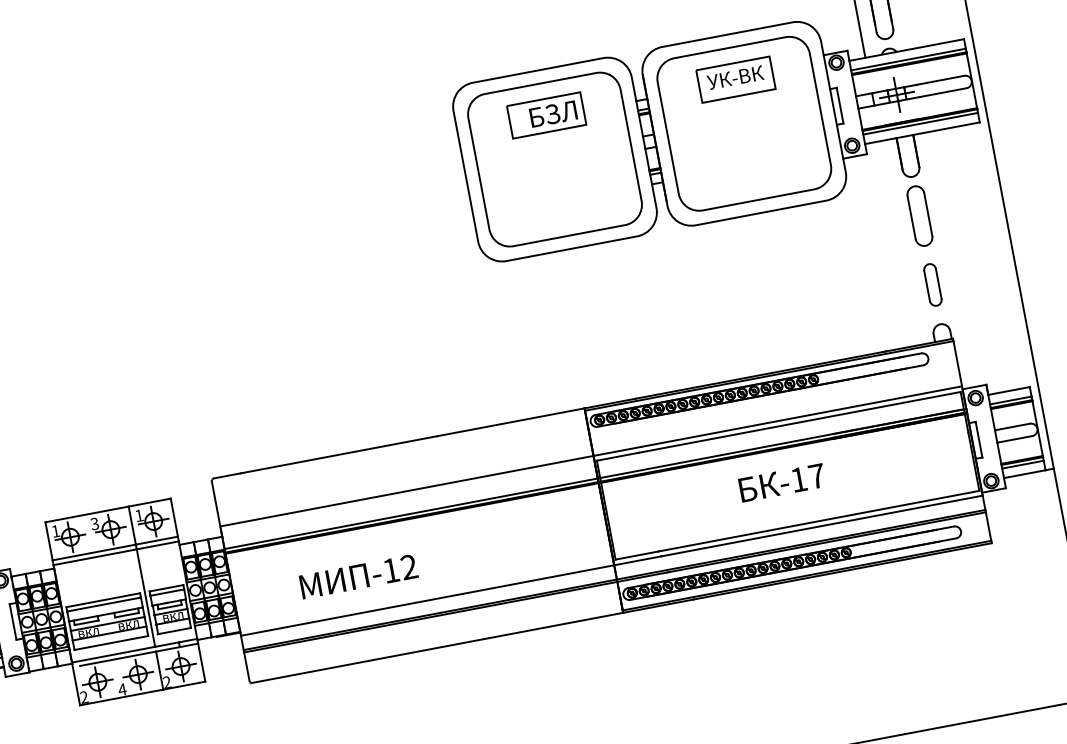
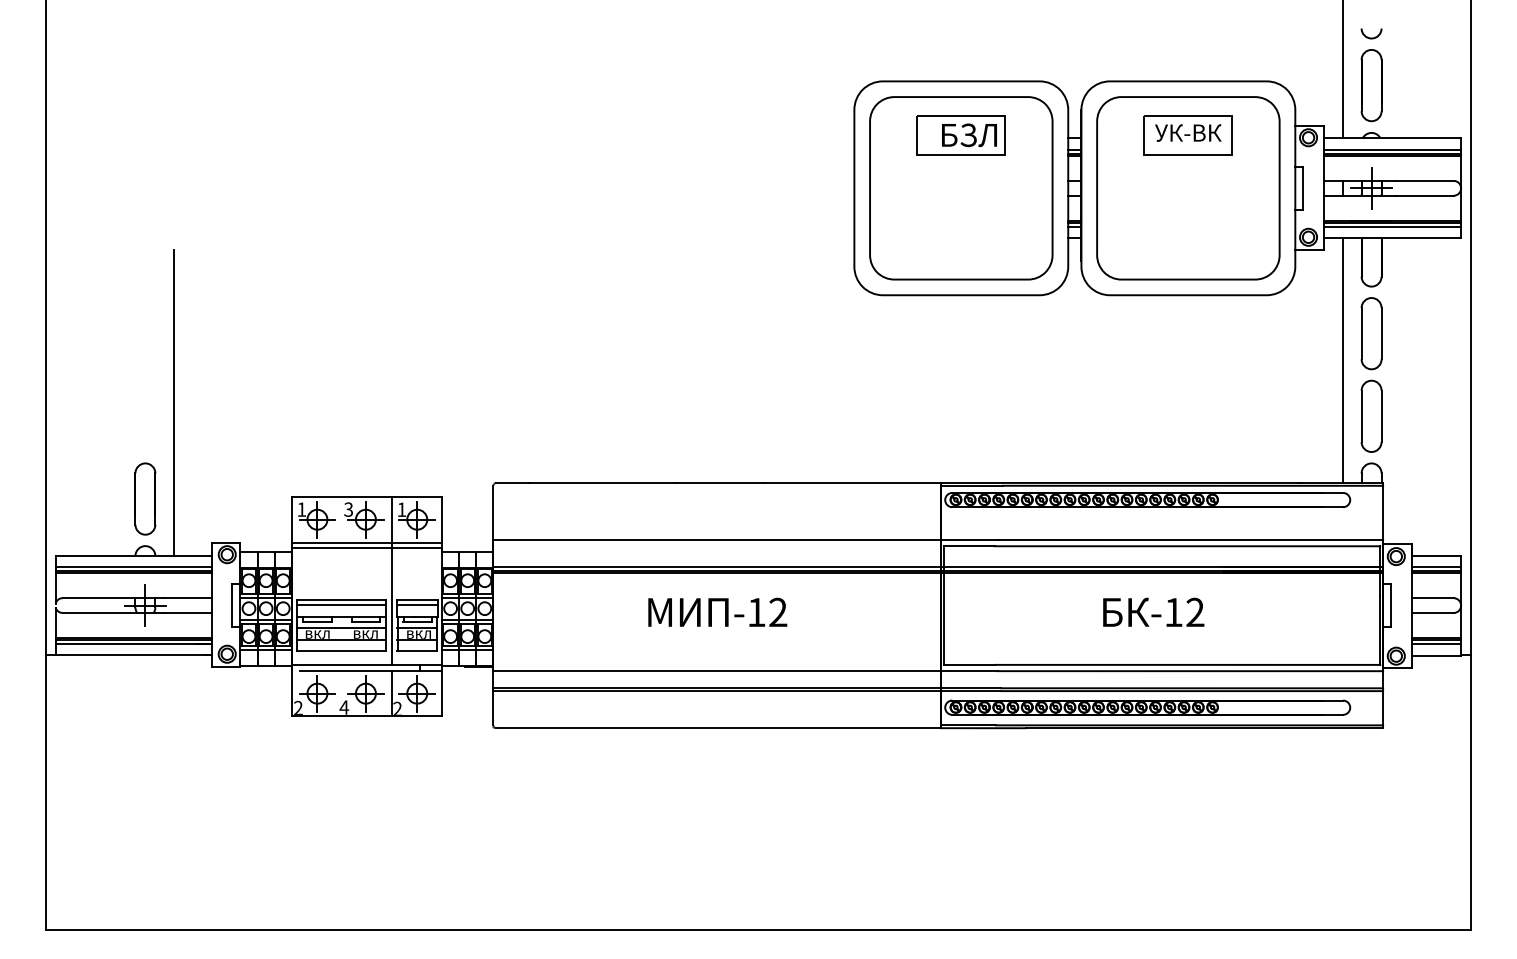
line: (900, 242) -> (1343, 360), added
part: (932, 284) -> (1371, 415), size x1.43
text: (816, 475) -> (1195, 611), -17 -> -12
text: (358, 575) -> (717, 611), moved

